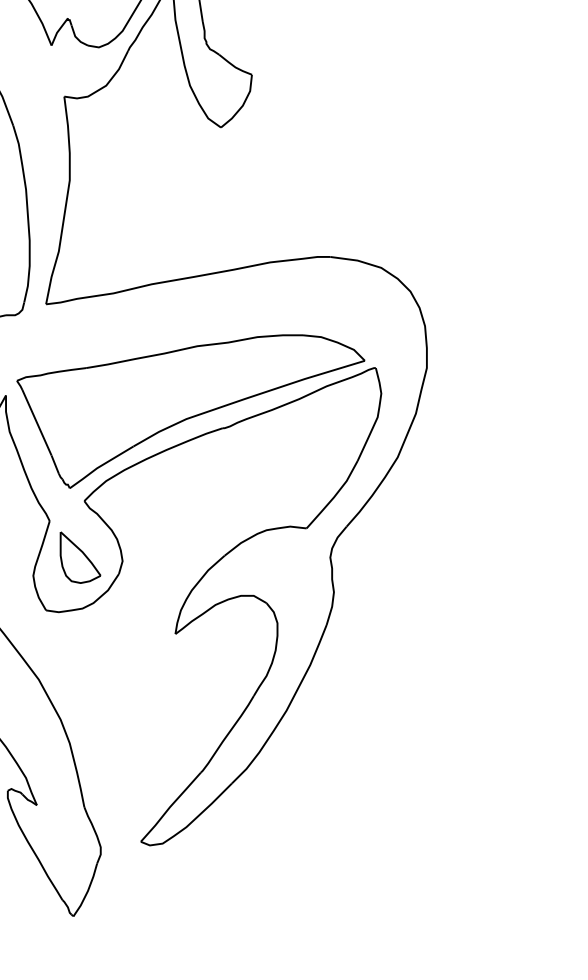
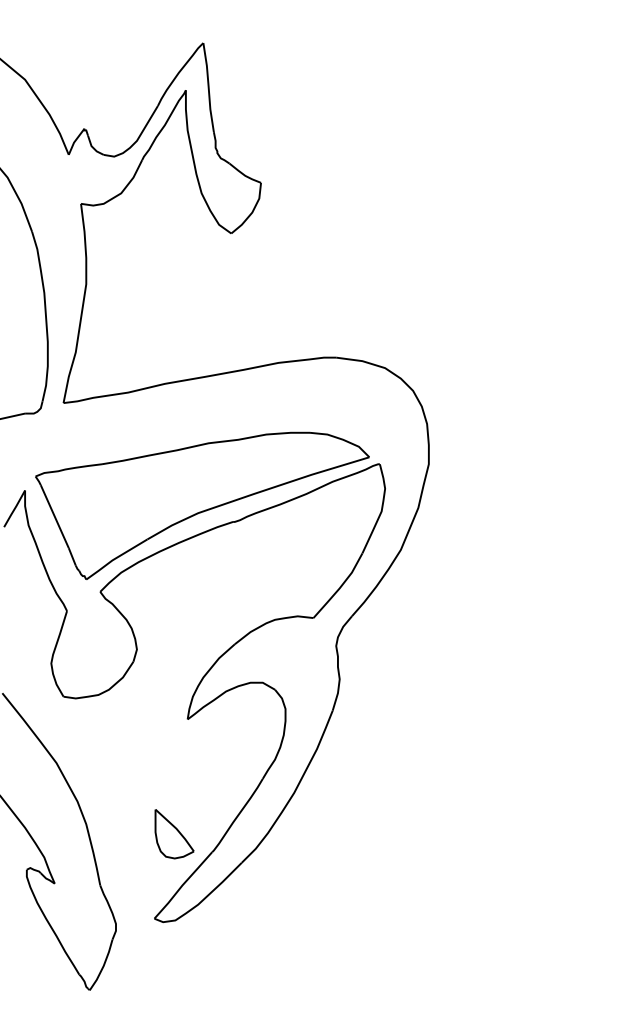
part: (80, 558) -> (174, 834), moved

